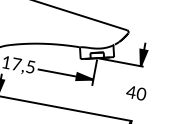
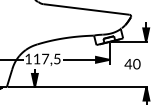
text: (136, 93) -> (132, 64), moved

